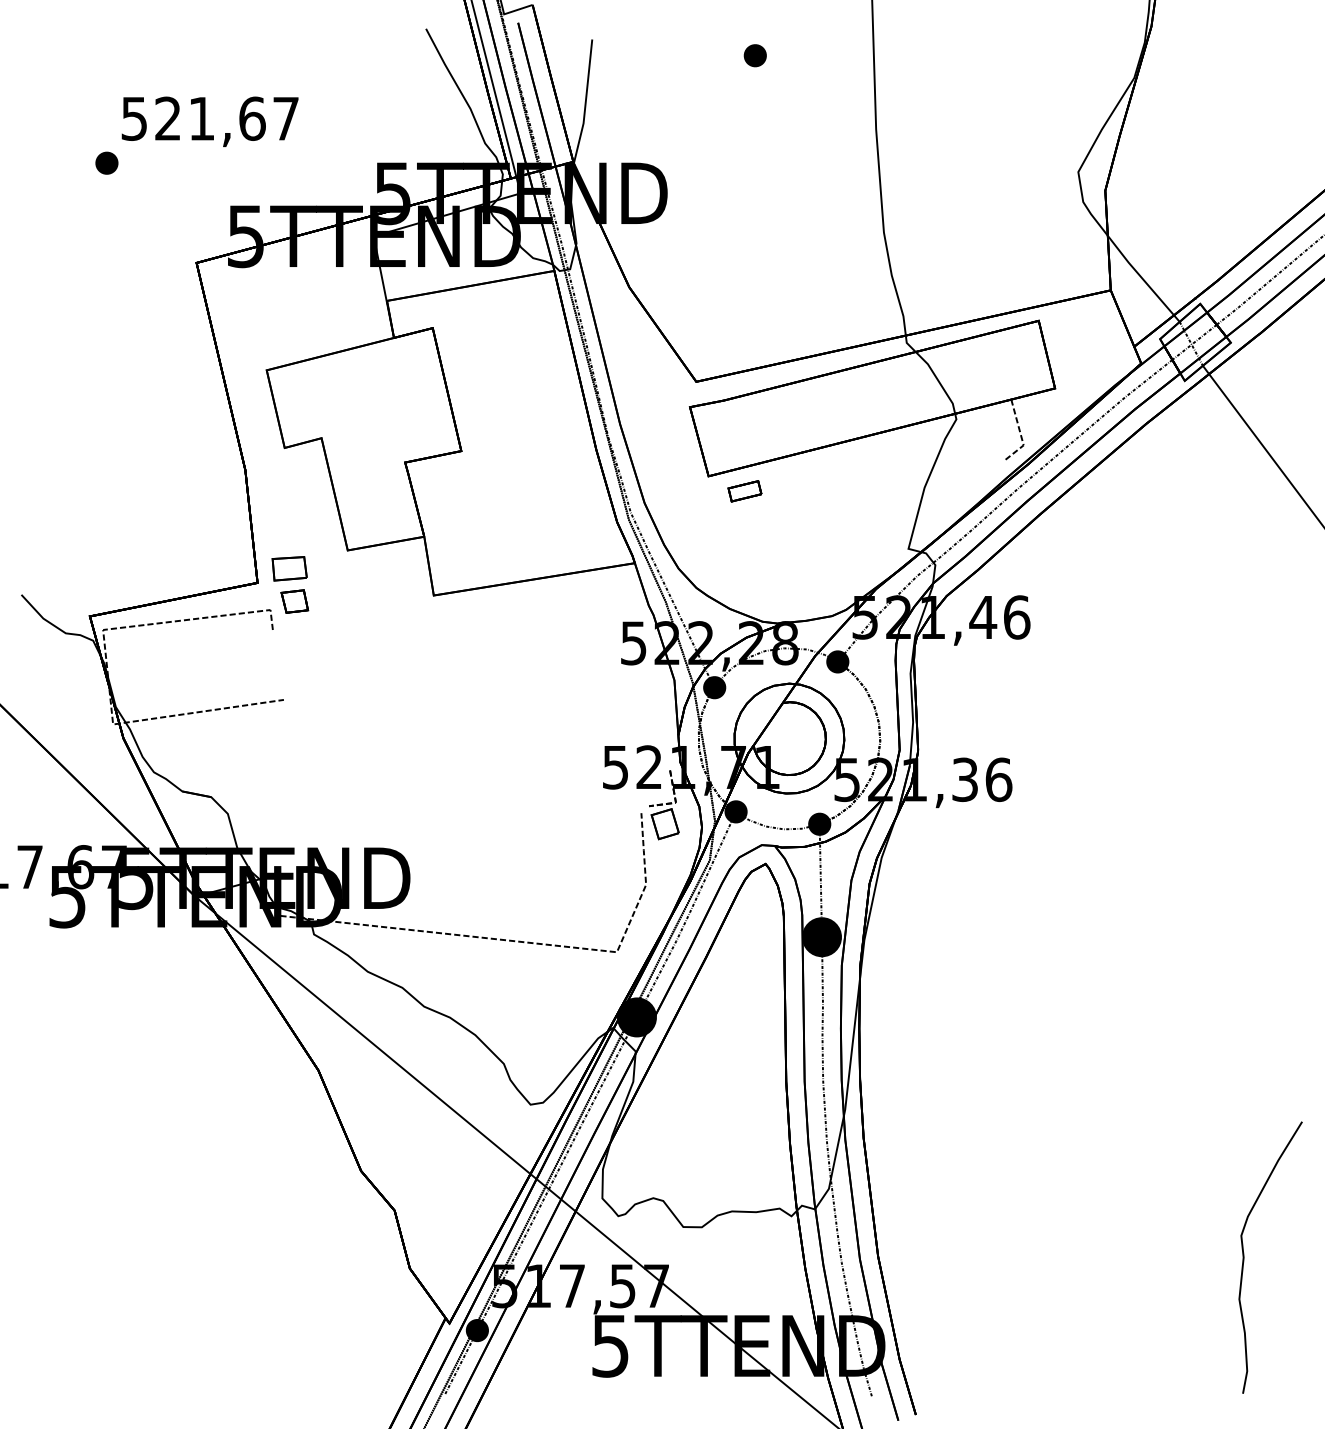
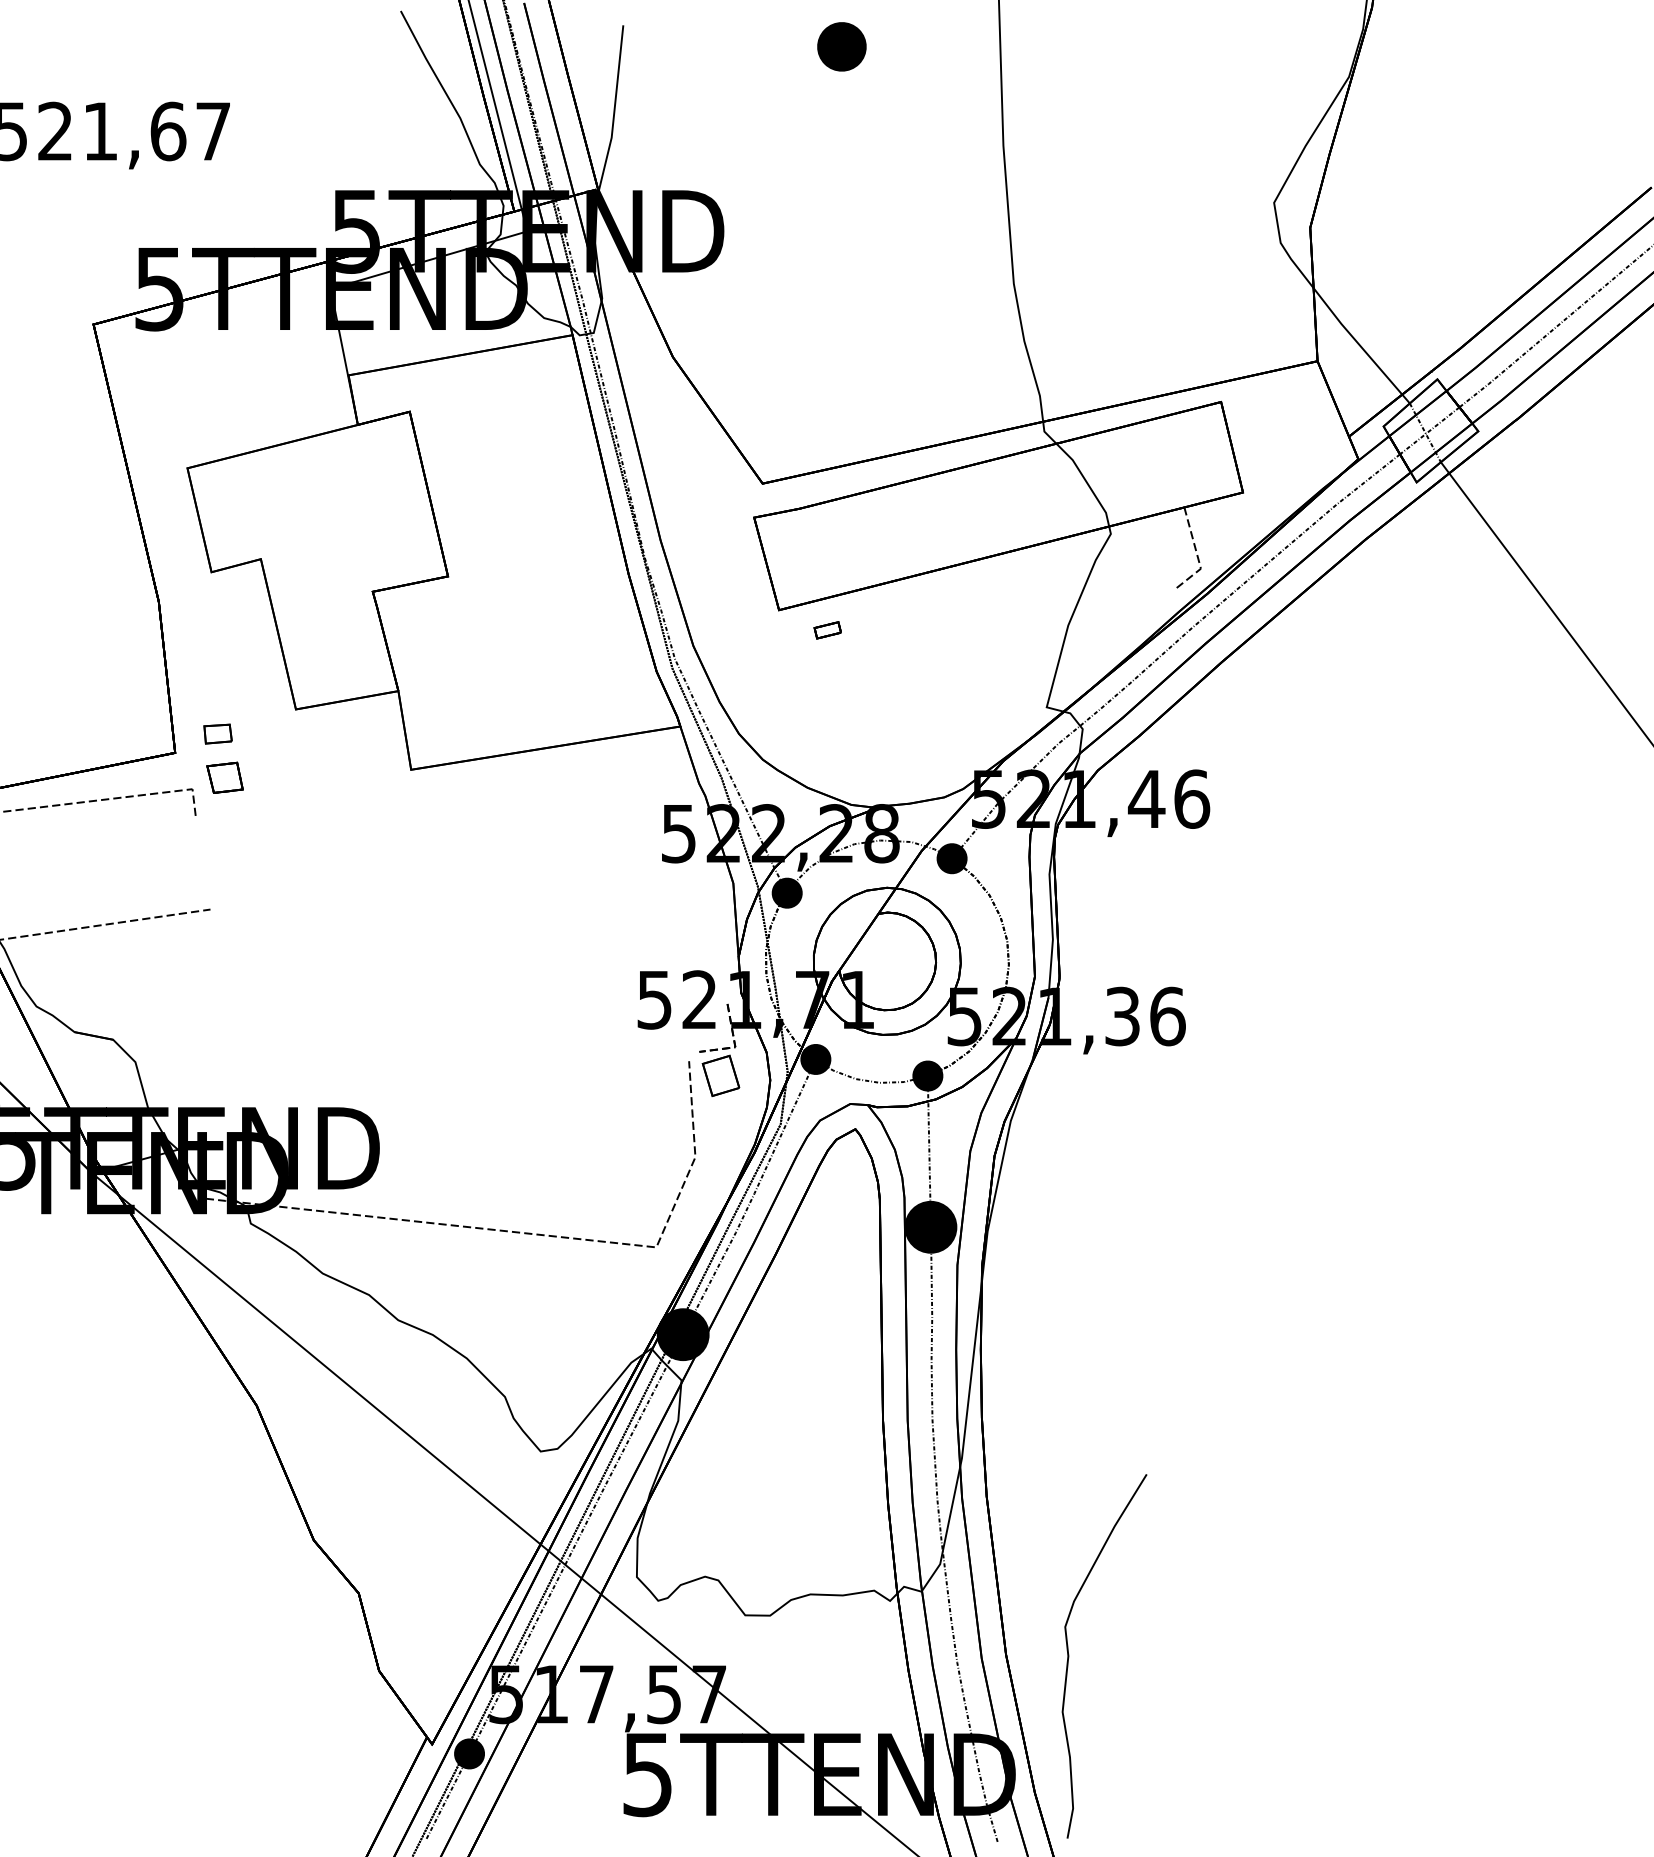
part: (754, 55) -> (840, 46), size x1.6
part: (744, 491) -> (827, 630), size x0.6
part: (289, 568) -> (217, 733), size x0.6
part: (1244, 1257) -> (1069, 1656), moved

